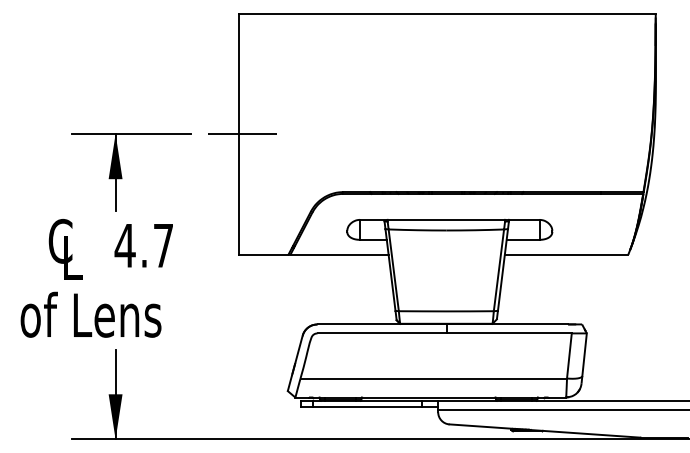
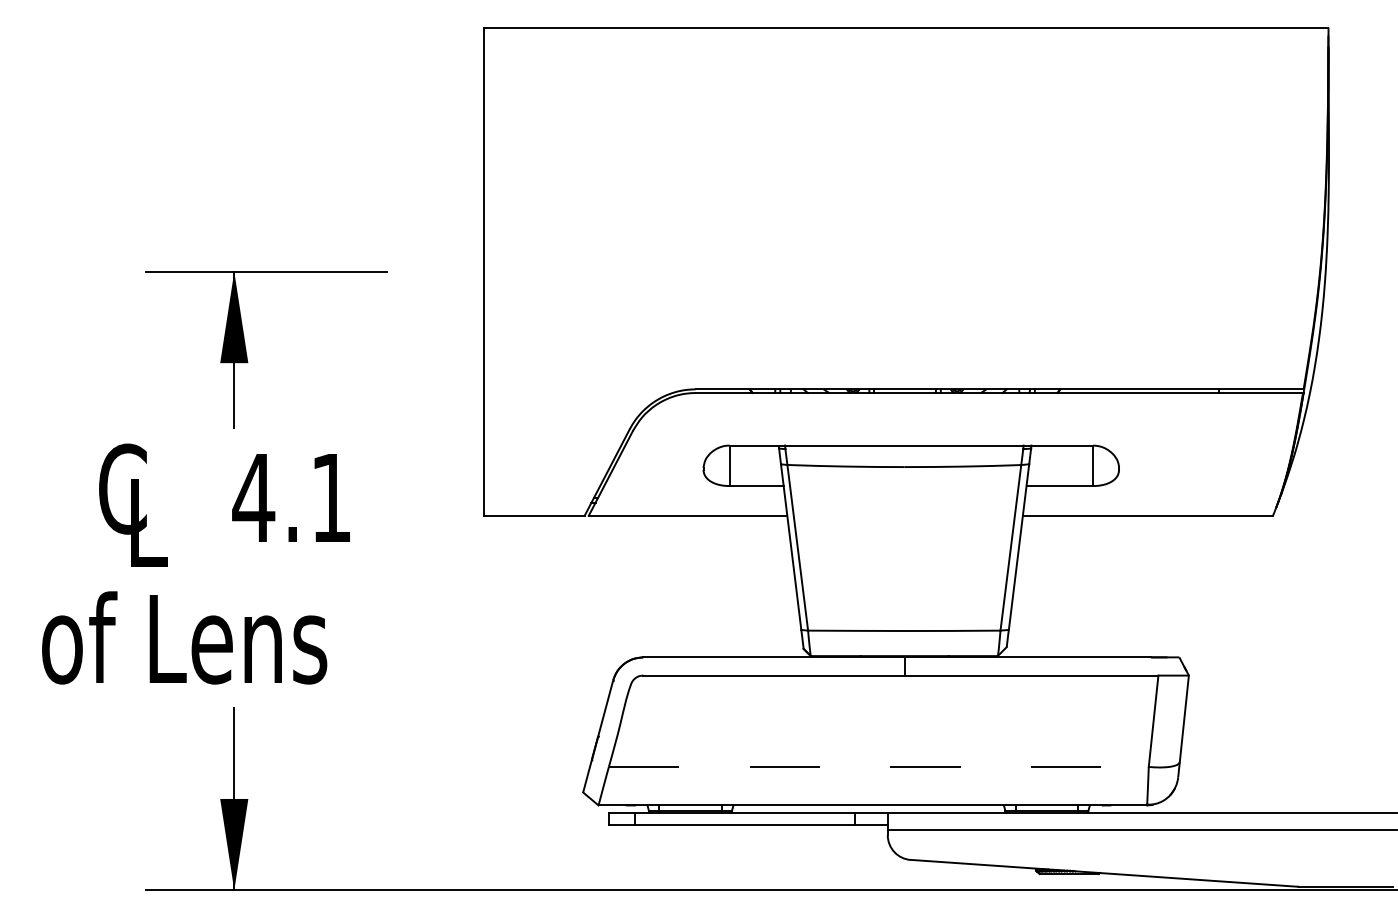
line: (242, 134) -> (491, 272), removed
text: (163, 245) -> (331, 497), 4.7 -> 4.1
line: (434, 378) -> (880, 766), solid -> dashed

